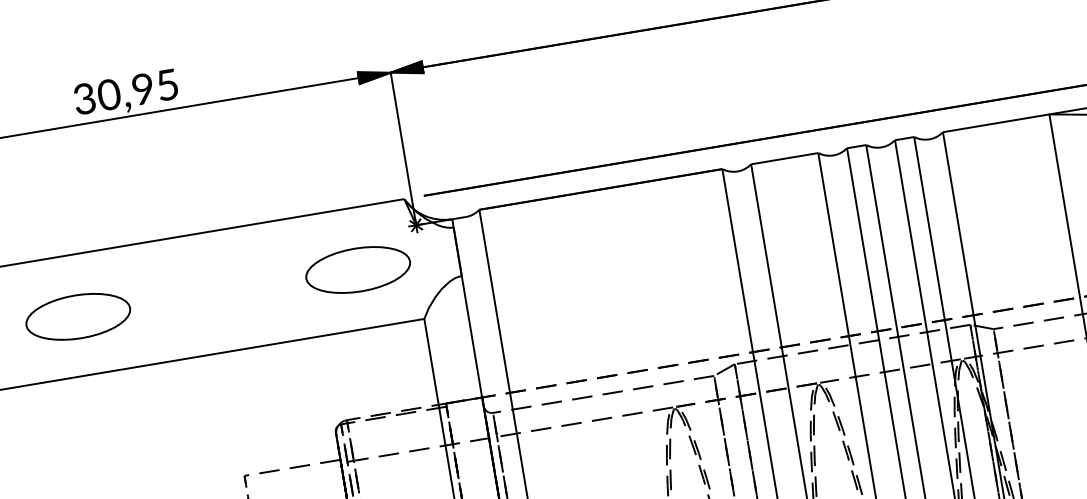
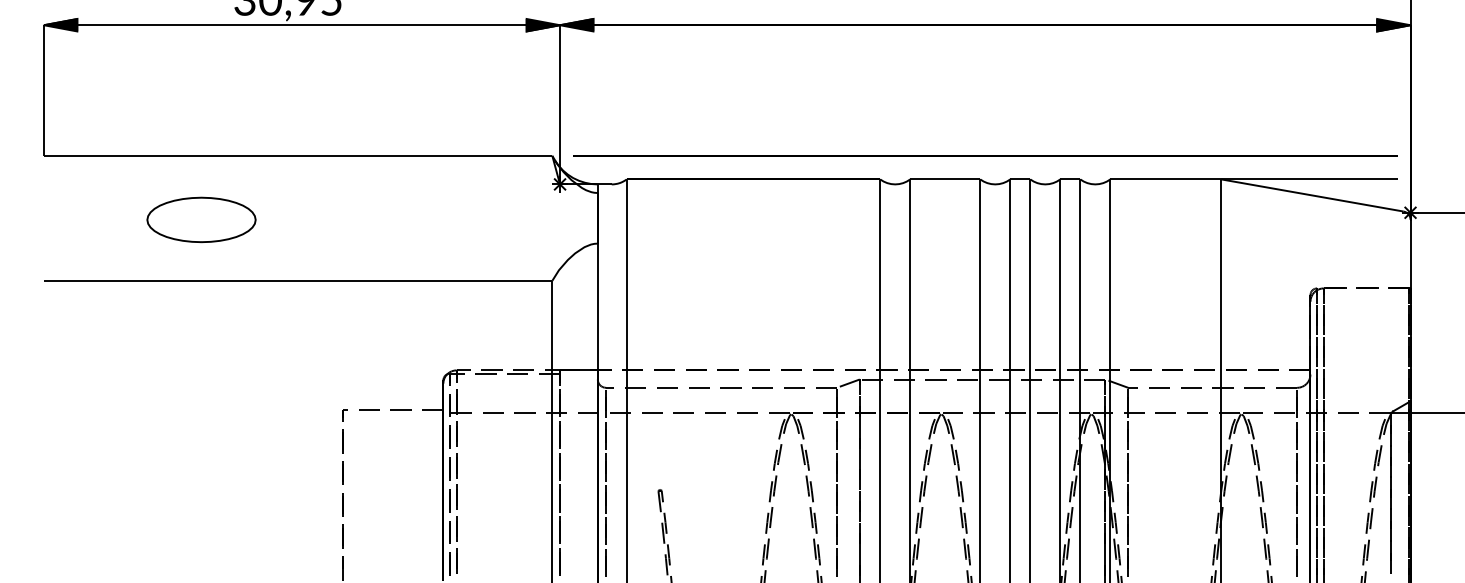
part: (358, 269) -> (493, 219), removed

